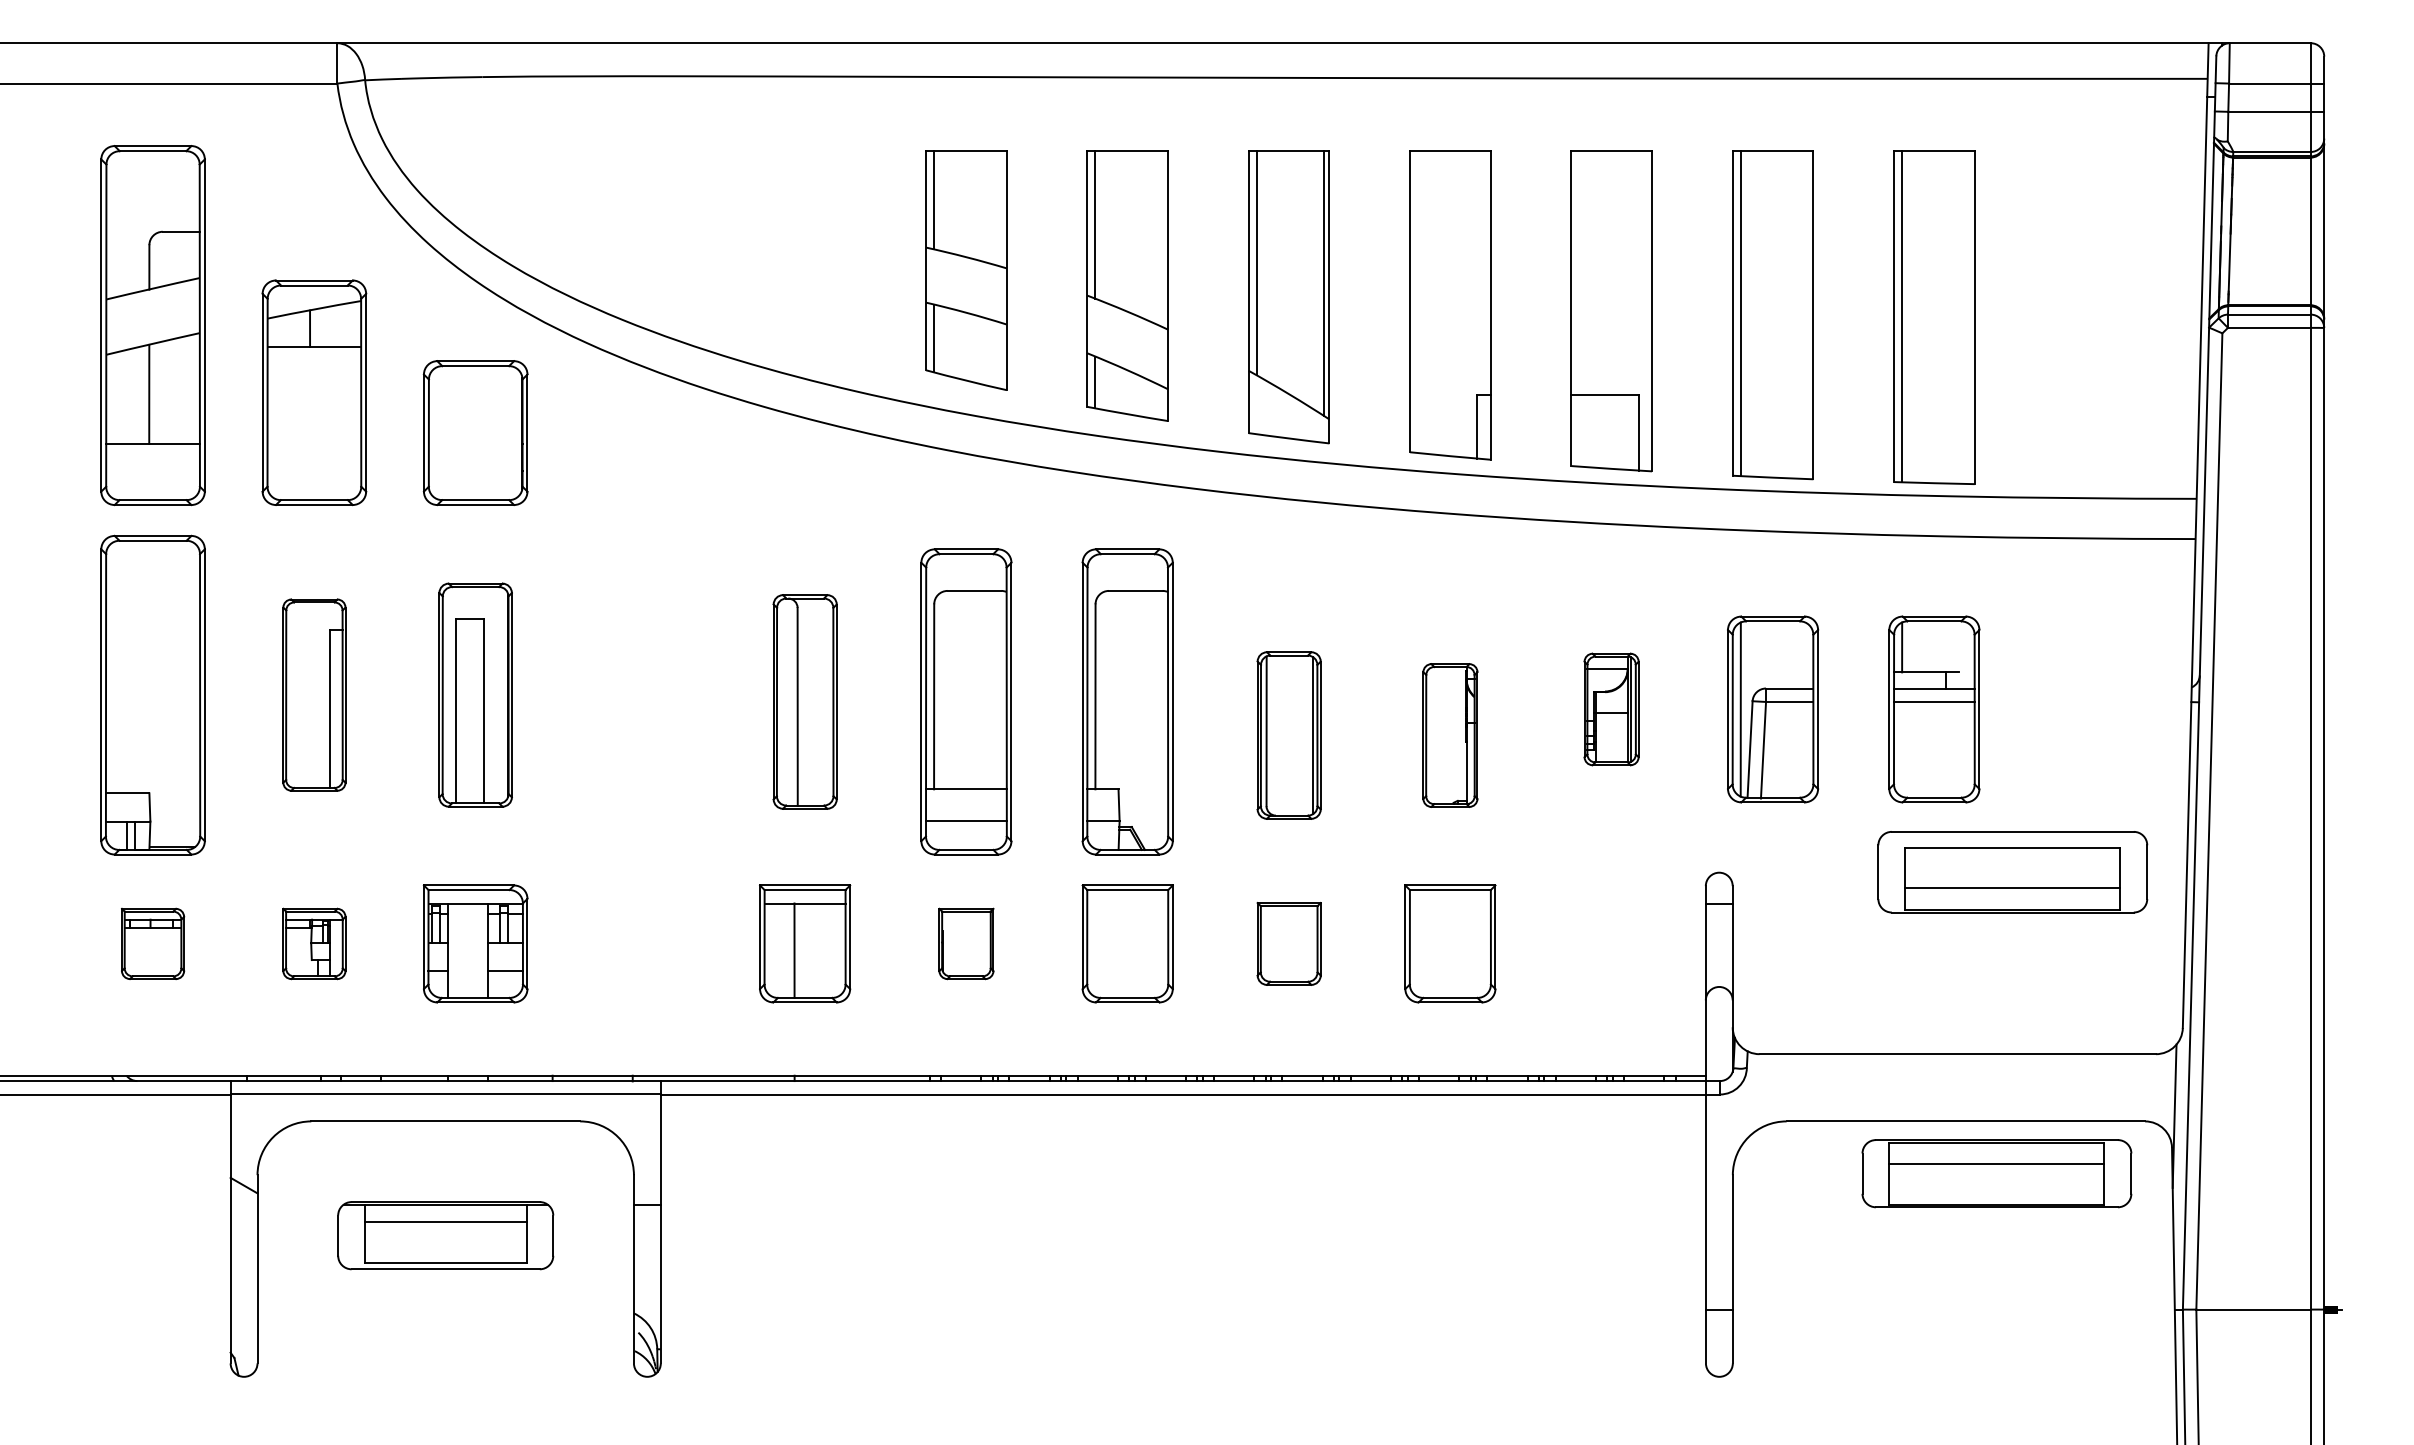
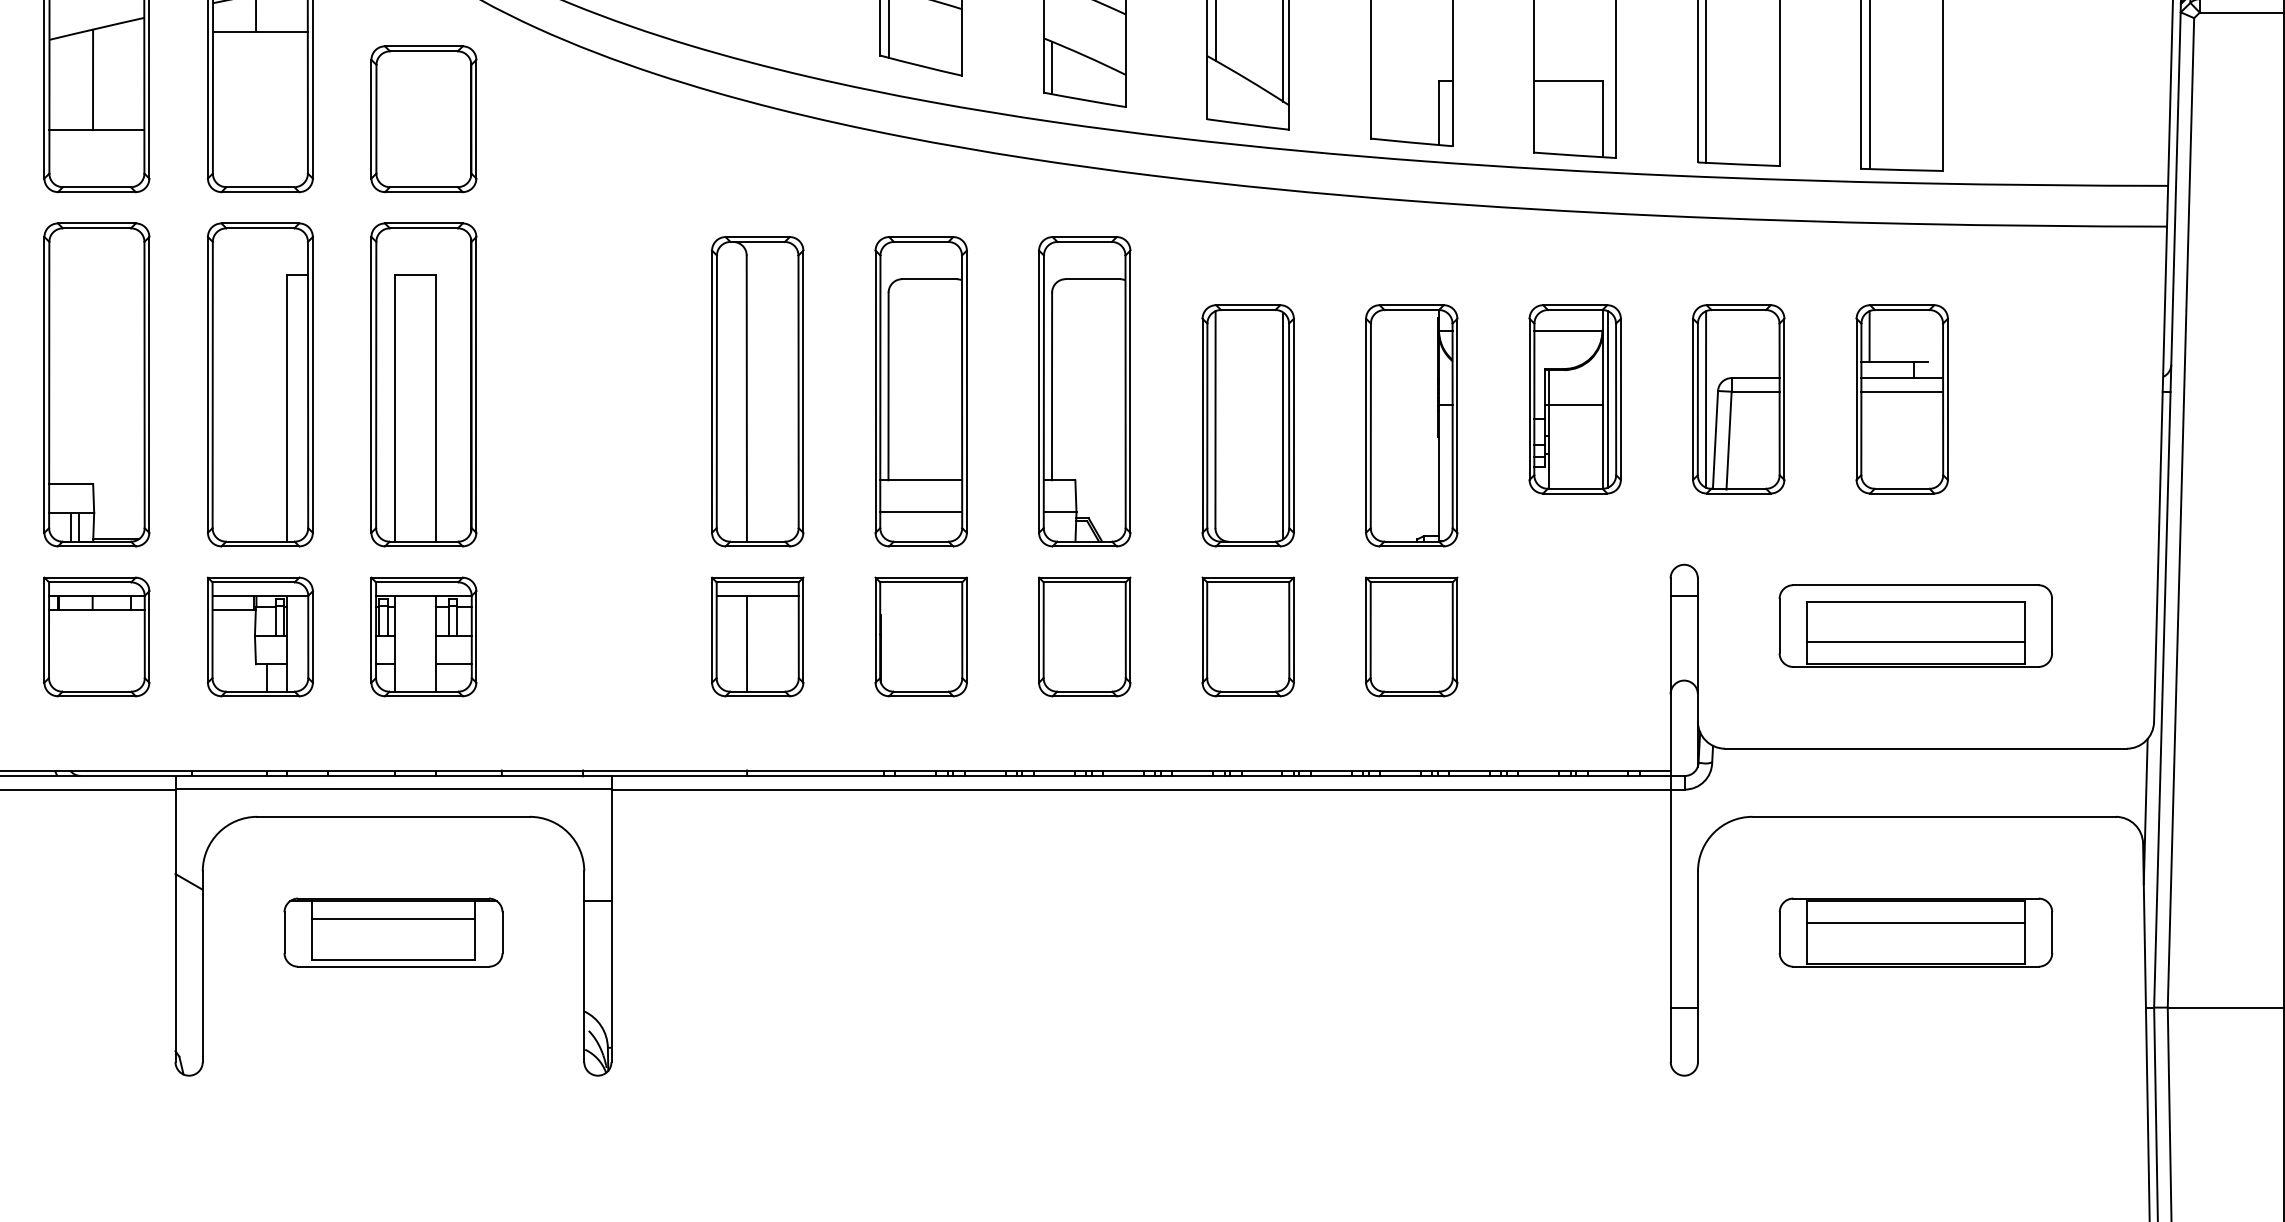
part: (314, 694) -> (260, 384), size x1.67
part: (475, 694) -> (423, 384), size x1.43
part: (805, 701) -> (758, 391), size x1.43
part: (1611, 709) -> (1575, 399), size x1.67
part: (1289, 735) -> (1248, 425), size x1.43
part: (1450, 735) -> (1411, 425), size x1.67
part: (2012, 872) -> (1915, 626), moved
part: (152, 943) -> (96, 636), size x1.67
part: (314, 943) -> (260, 636), size x1.67
part: (966, 943) -> (921, 636), size x1.67
part: (1289, 943) -> (1248, 636), size x1.43
part: (1996, 1173) -> (1915, 932), moved

